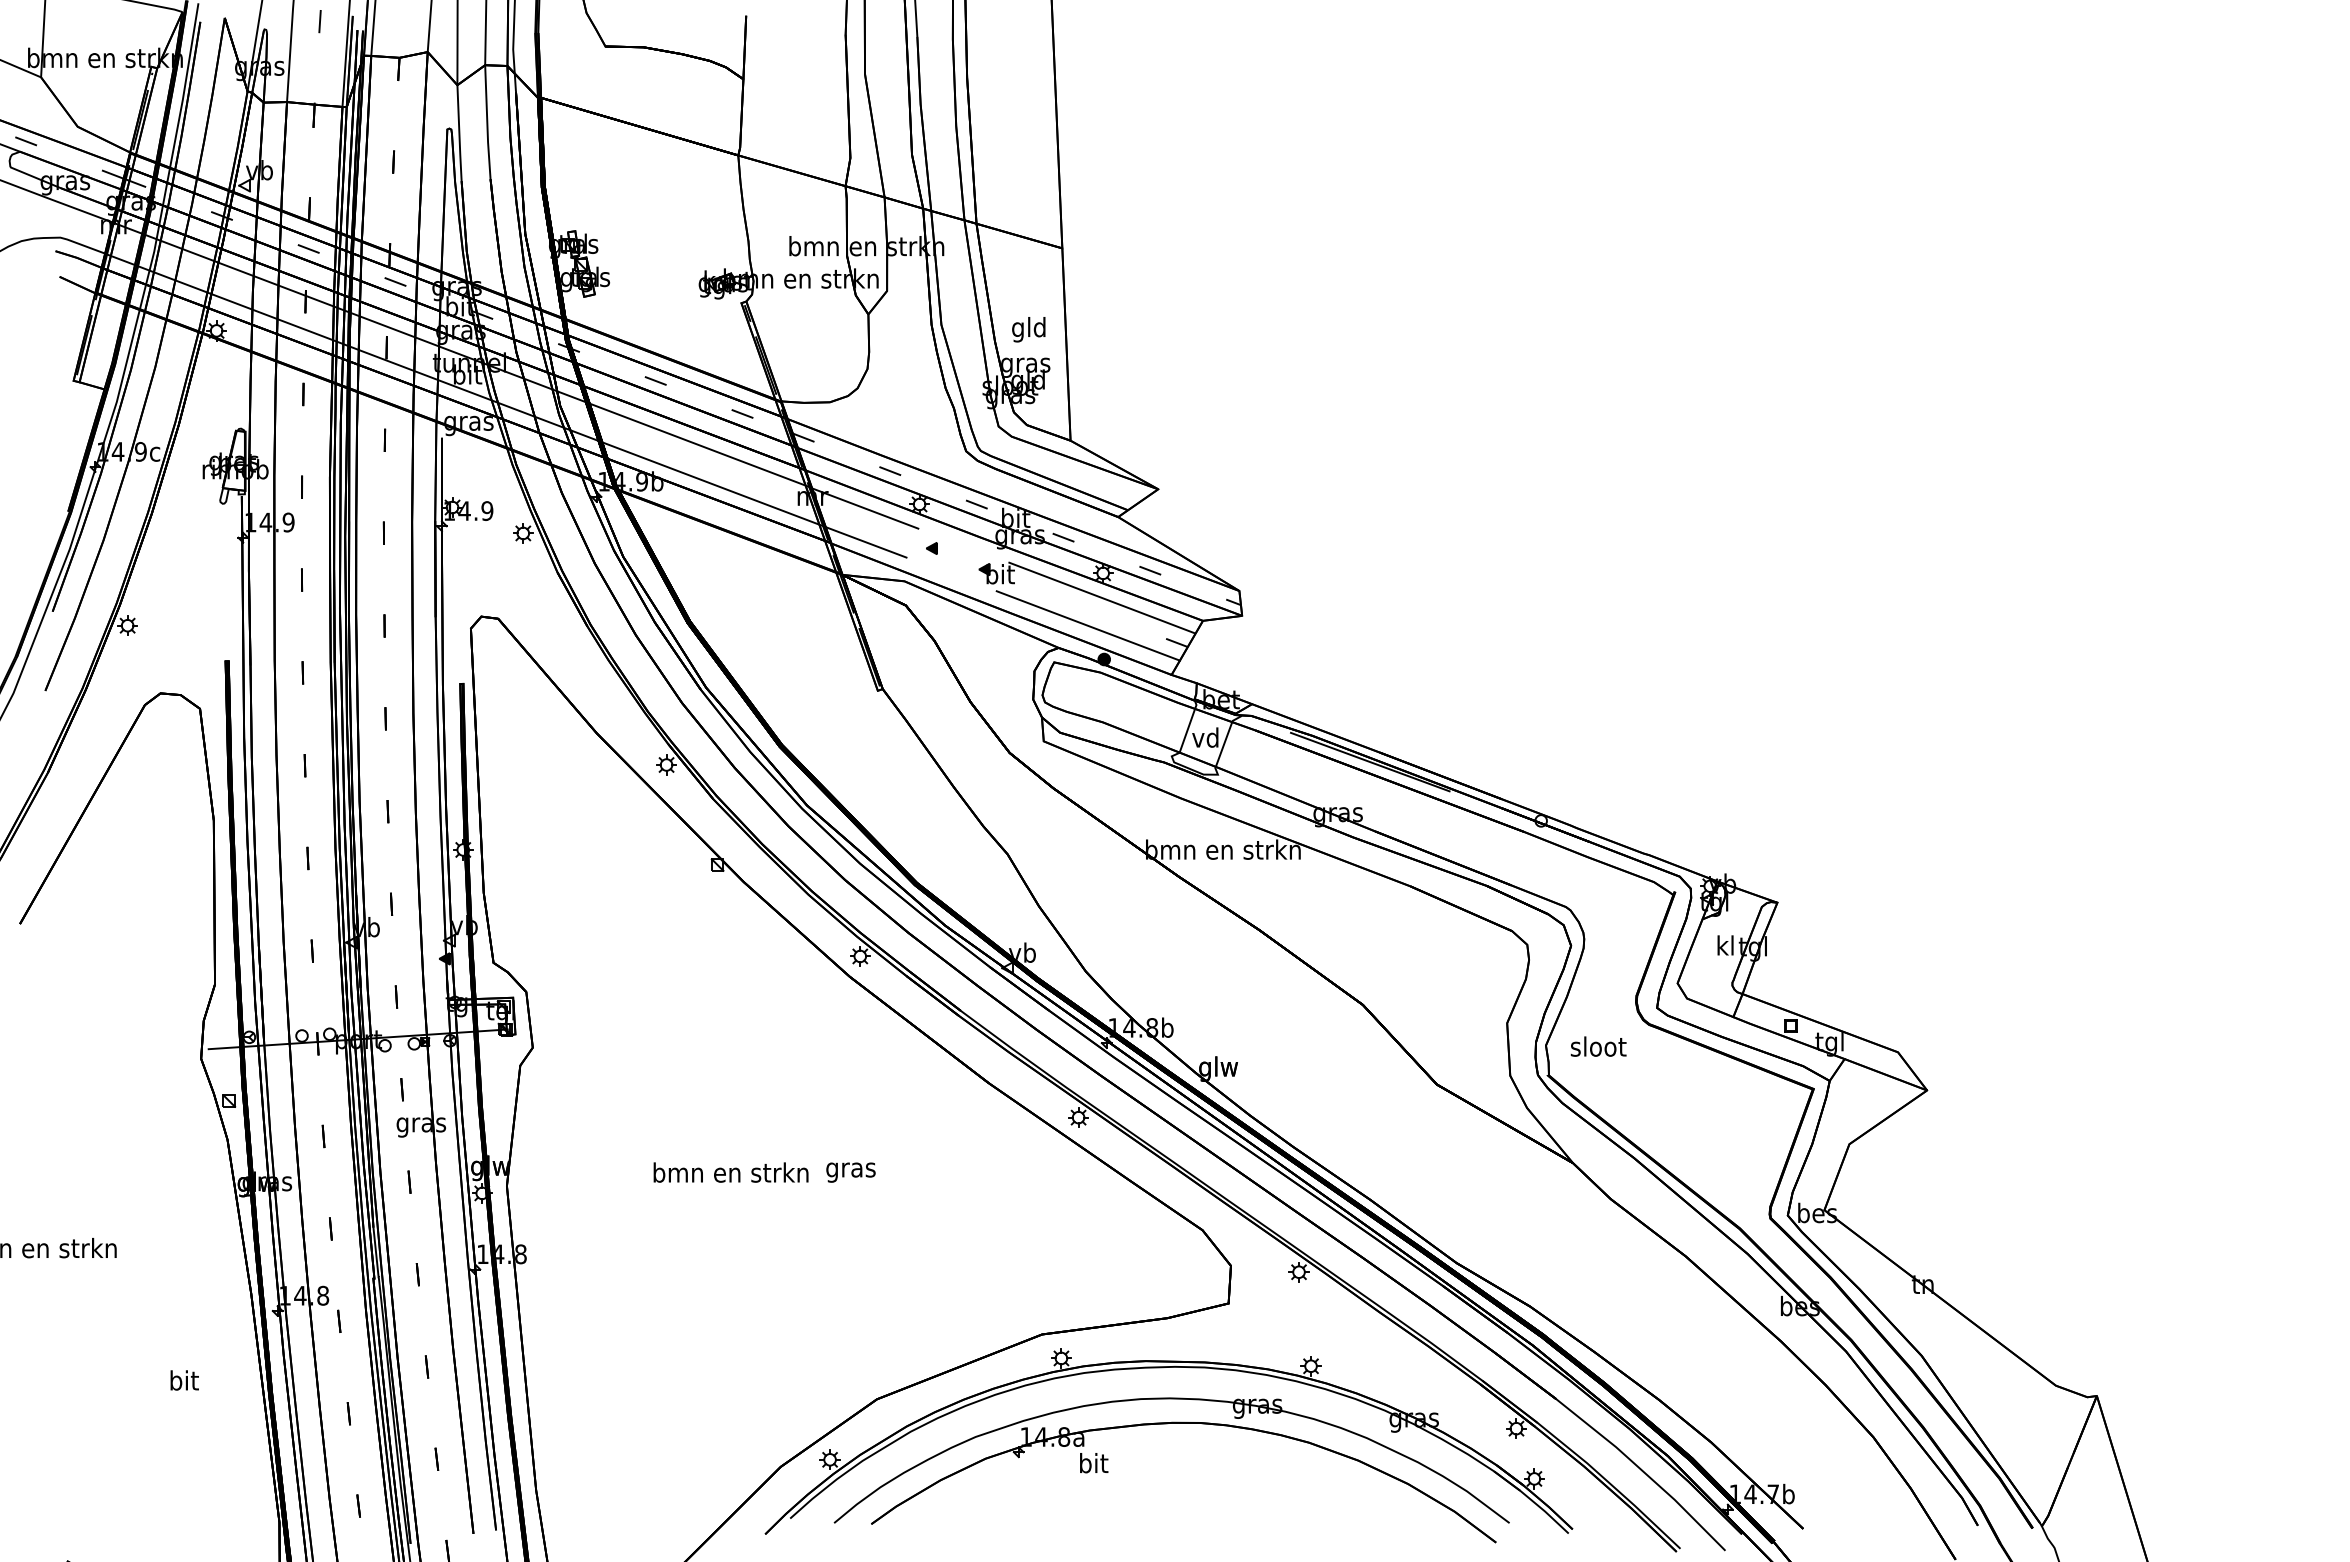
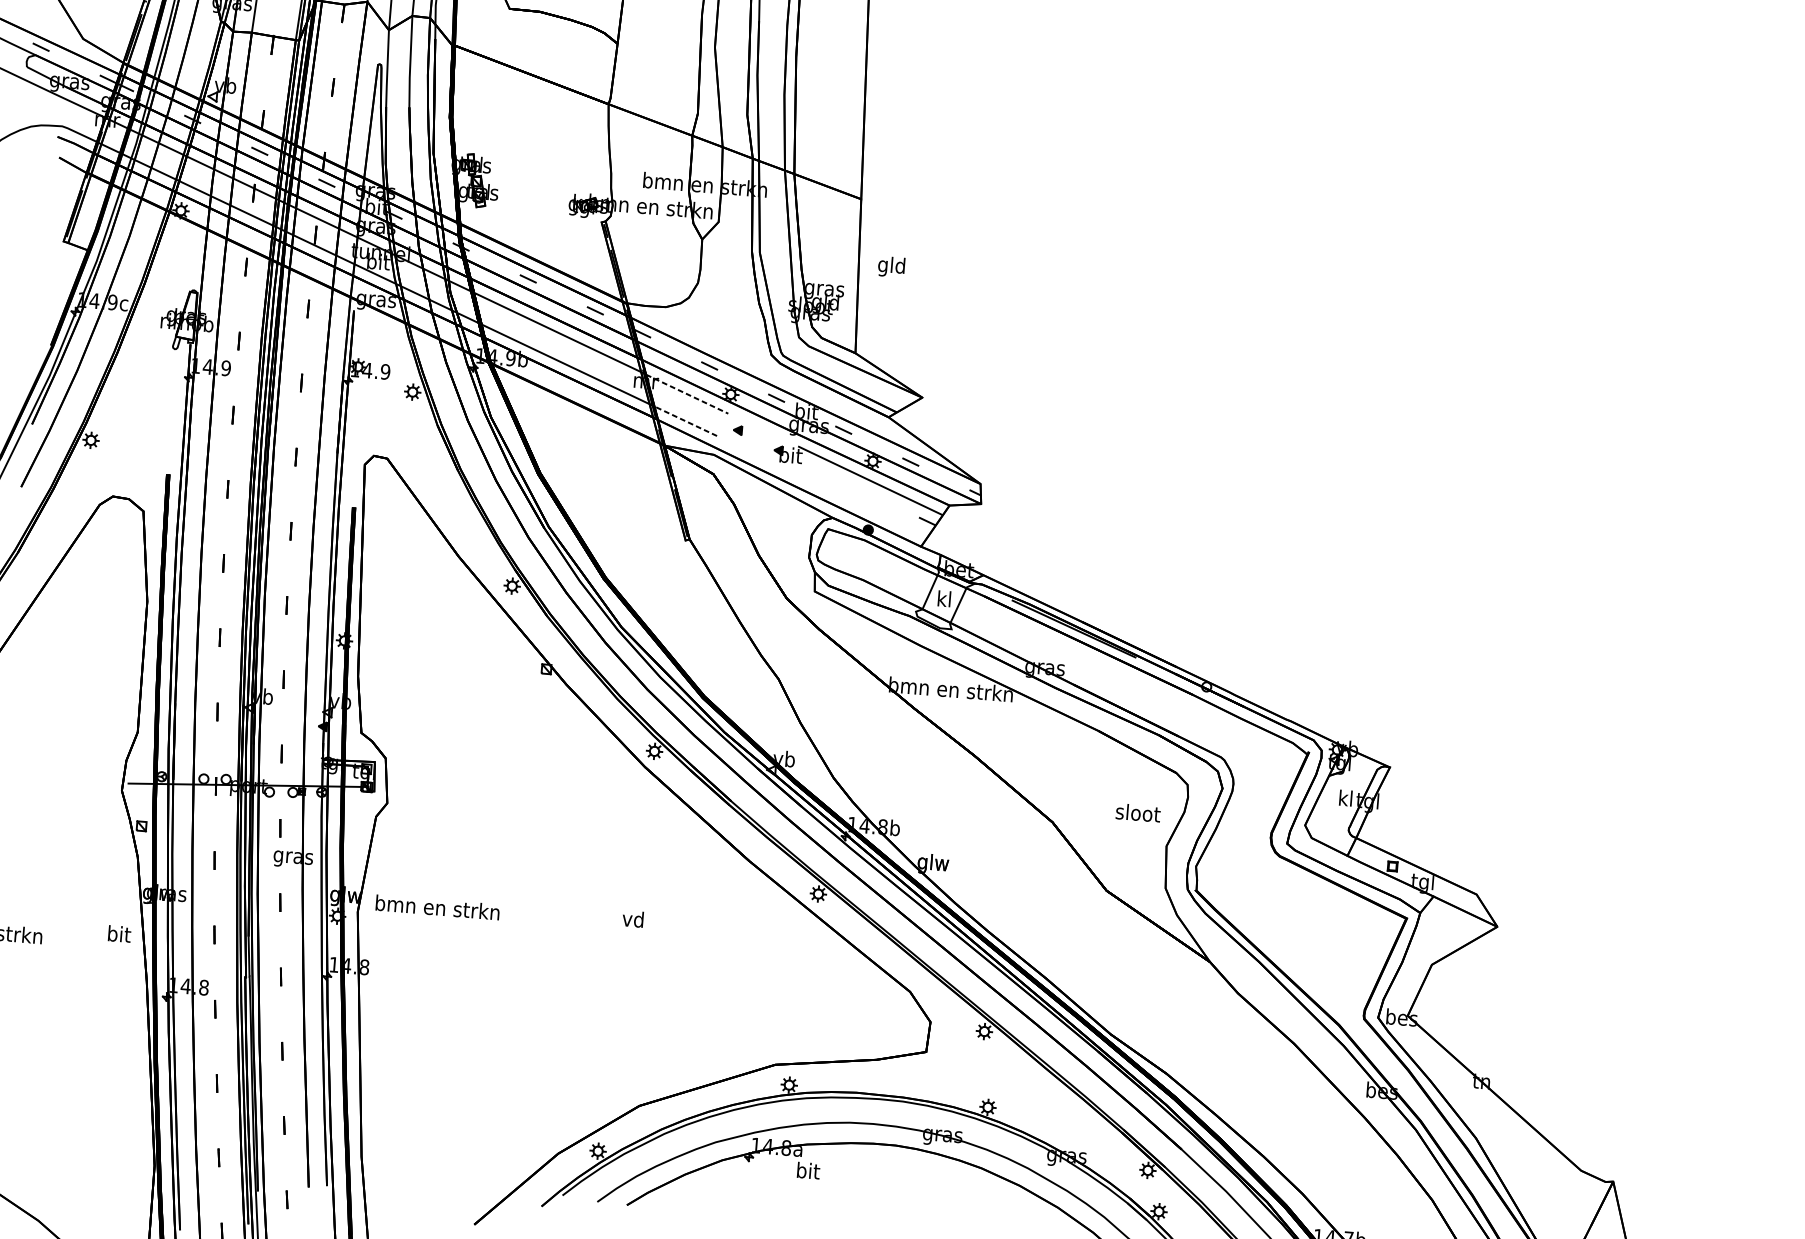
text: (1028, 329) -> (891, 266), moved
line: (865, 508) -> (687, 394), solid -> dashed
line: (865, 542) -> (685, 421), solid -> dashed
line: (1087, 625) -> (857, 501), removed
text: (1205, 737) -> (944, 598), vd -> kl
text: (1598, 1046) -> (1138, 812), moved
text: (850, 1169) -> (633, 920), gras -> vd
text: (730, 1172) -> (437, 907), moved
text: (184, 1380) -> (119, 934), moved

